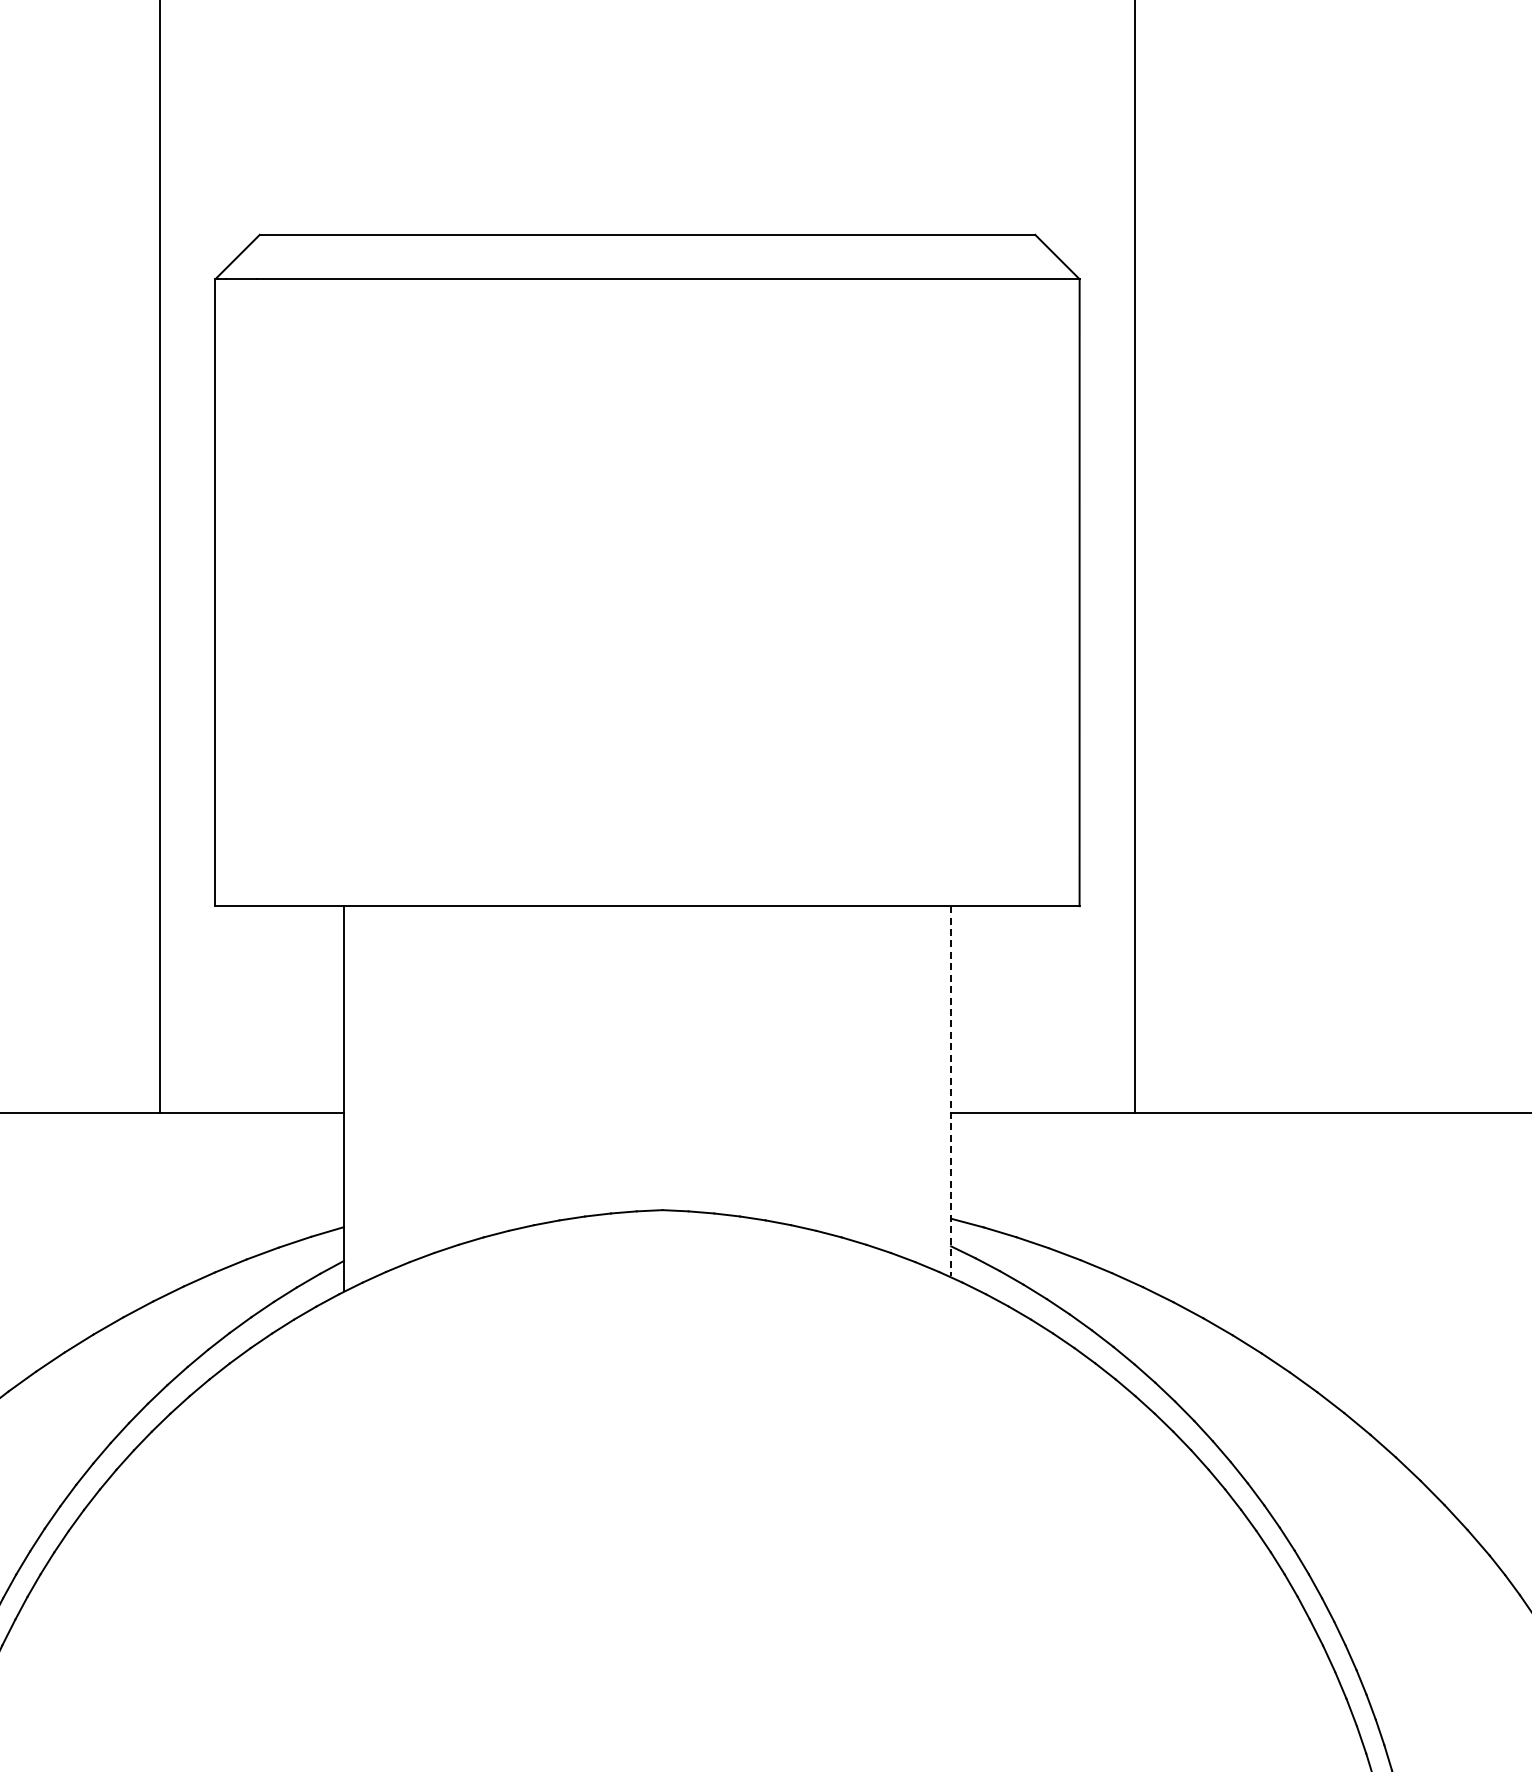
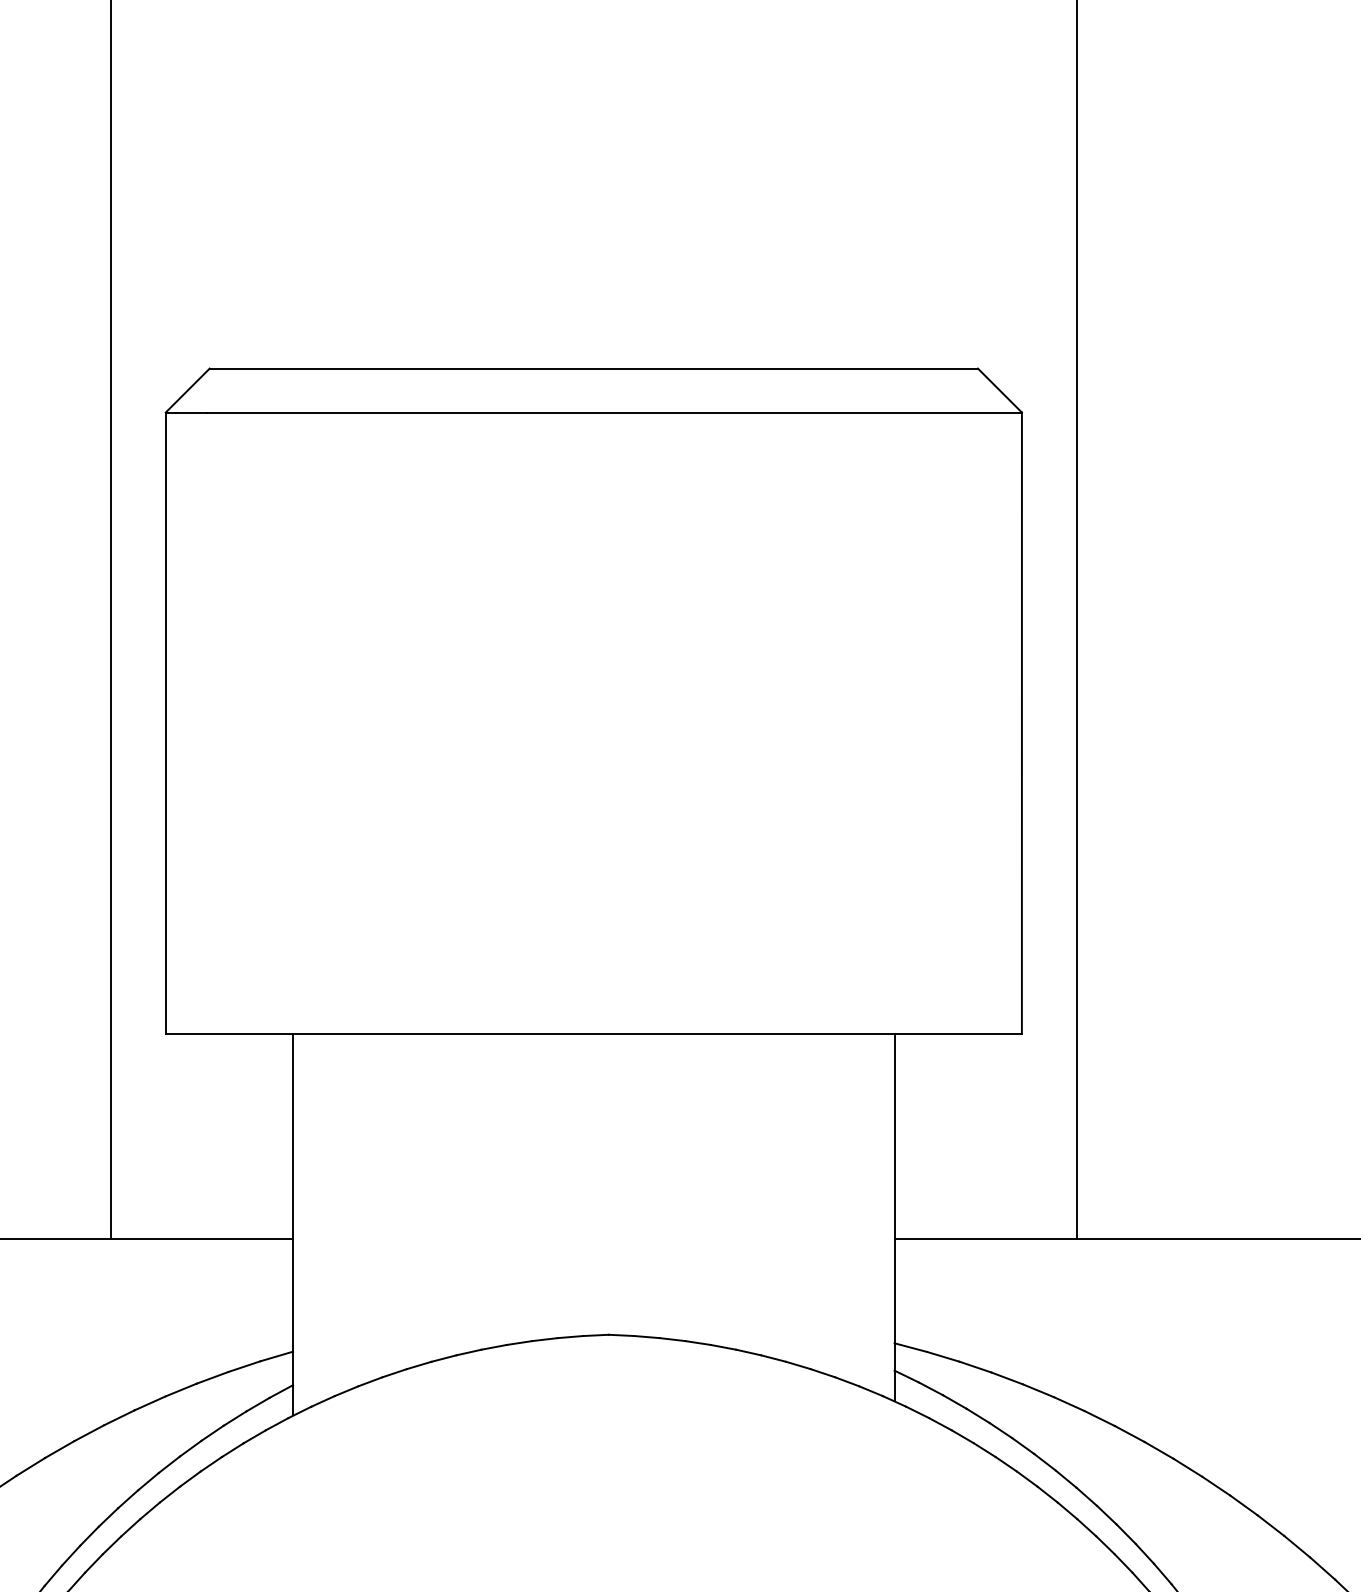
line: (951, 1091) -> (894, 1217), dashed -> solid

